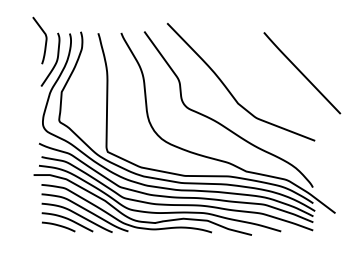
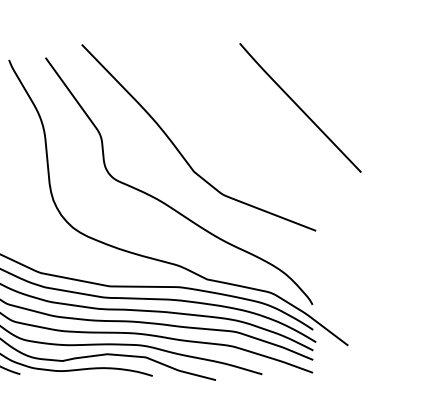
line: (302, 73) -> (300, 108), moved

